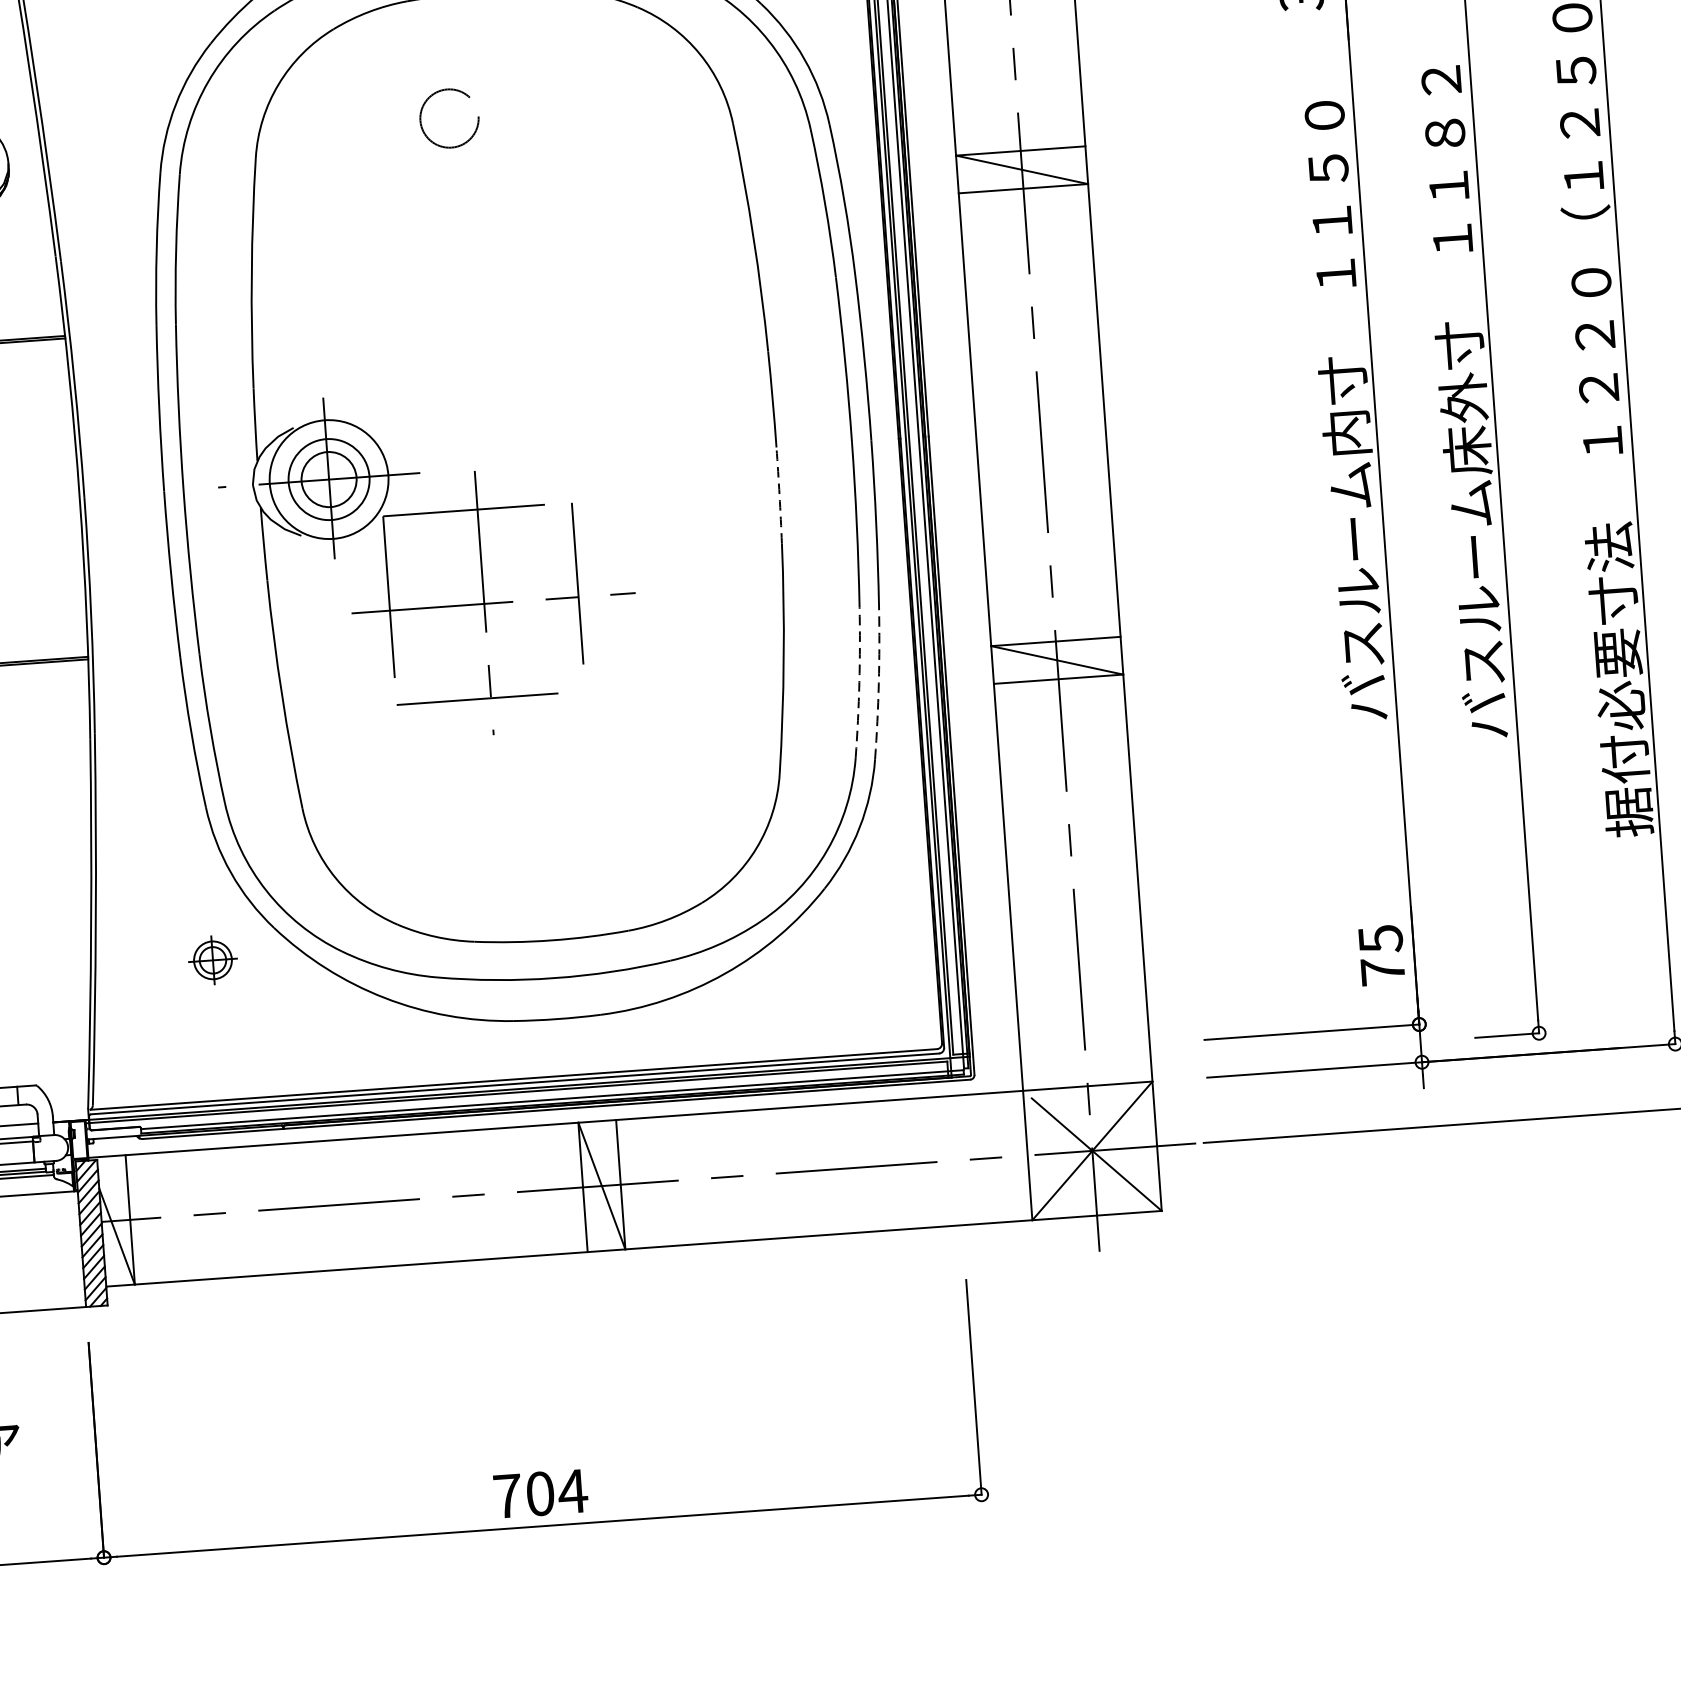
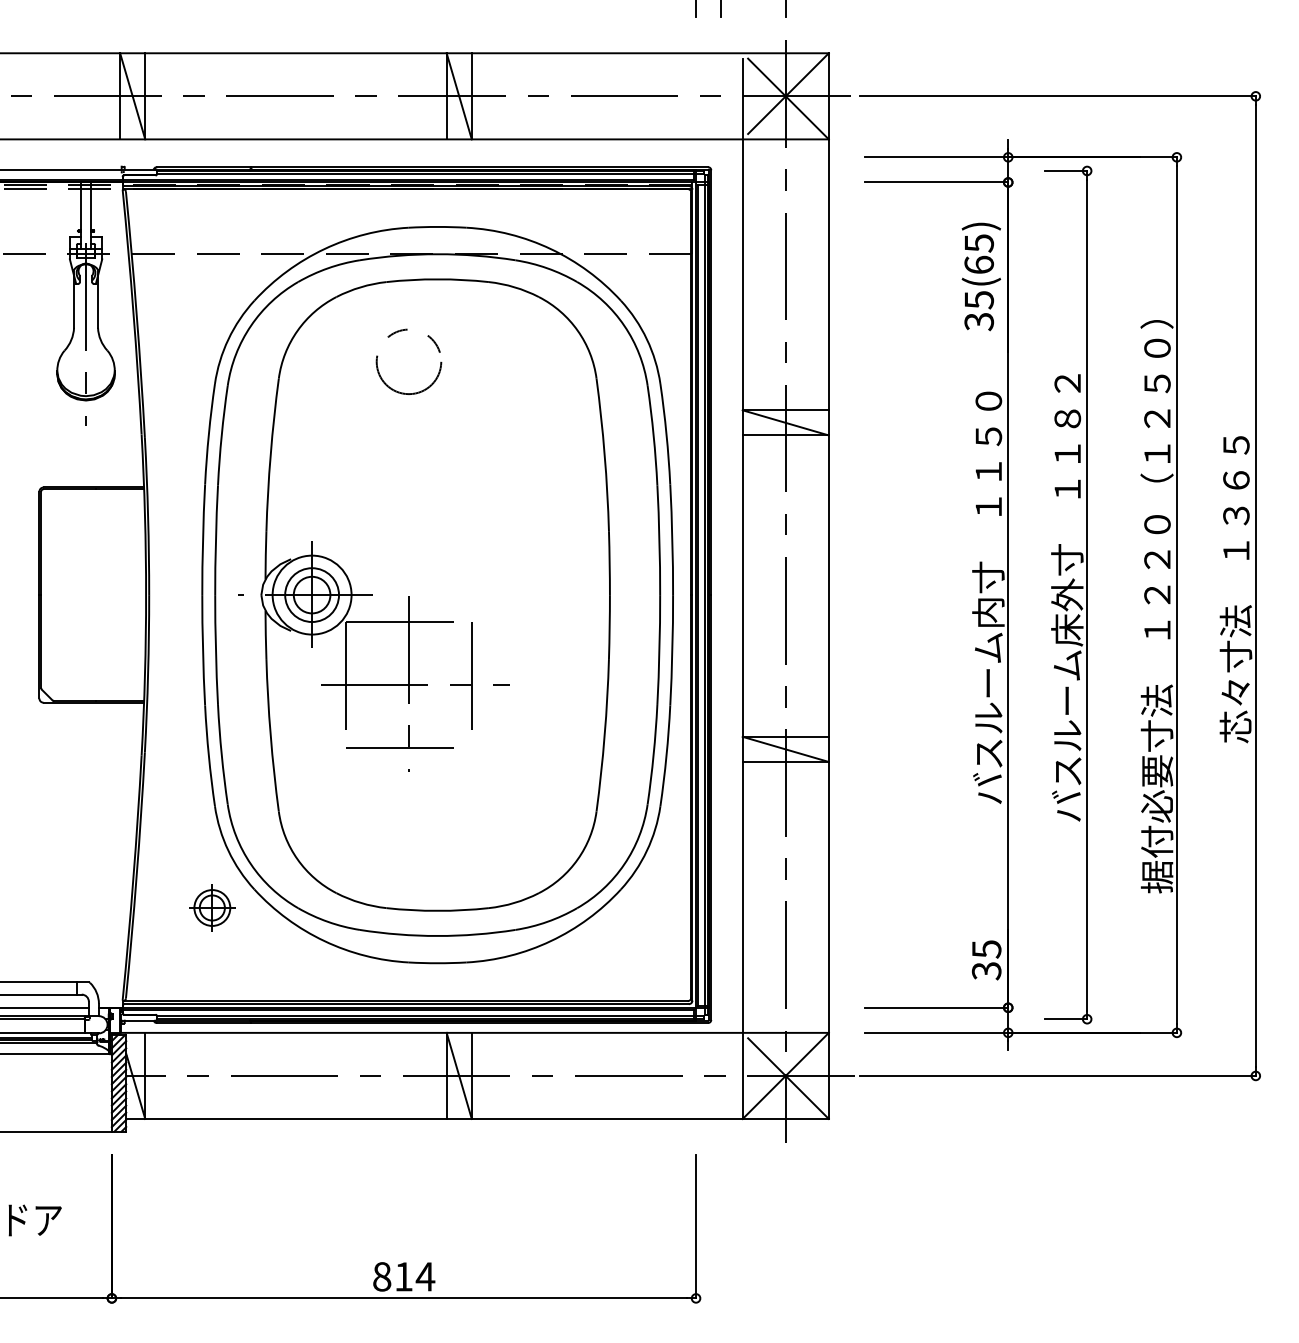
circle: (448, 118) -> (408, 361), size x1.67
arc: (779, 496) -> (609, 627), dashed -> solid
arc: (859, 682) -> (653, 754), dashed -> solid
arc: (878, 683) -> (666, 756), dashed -> solid
part: (213, 959) -> (212, 907), size x1.43
text: (1382, 972) -> (986, 971), 75 -> 35
text: (523, 1494) -> (392, 1276), 704 -> 814

